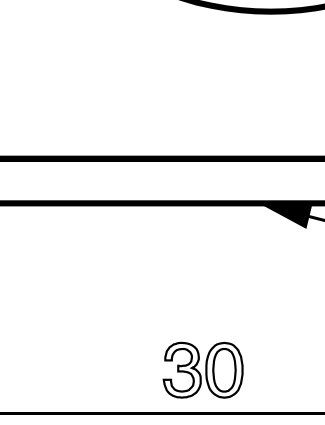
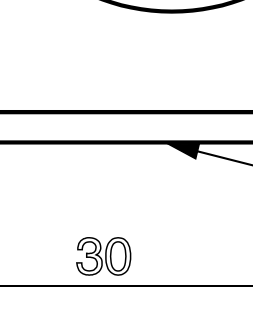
part: (202, 370) -> (103, 256), moved

